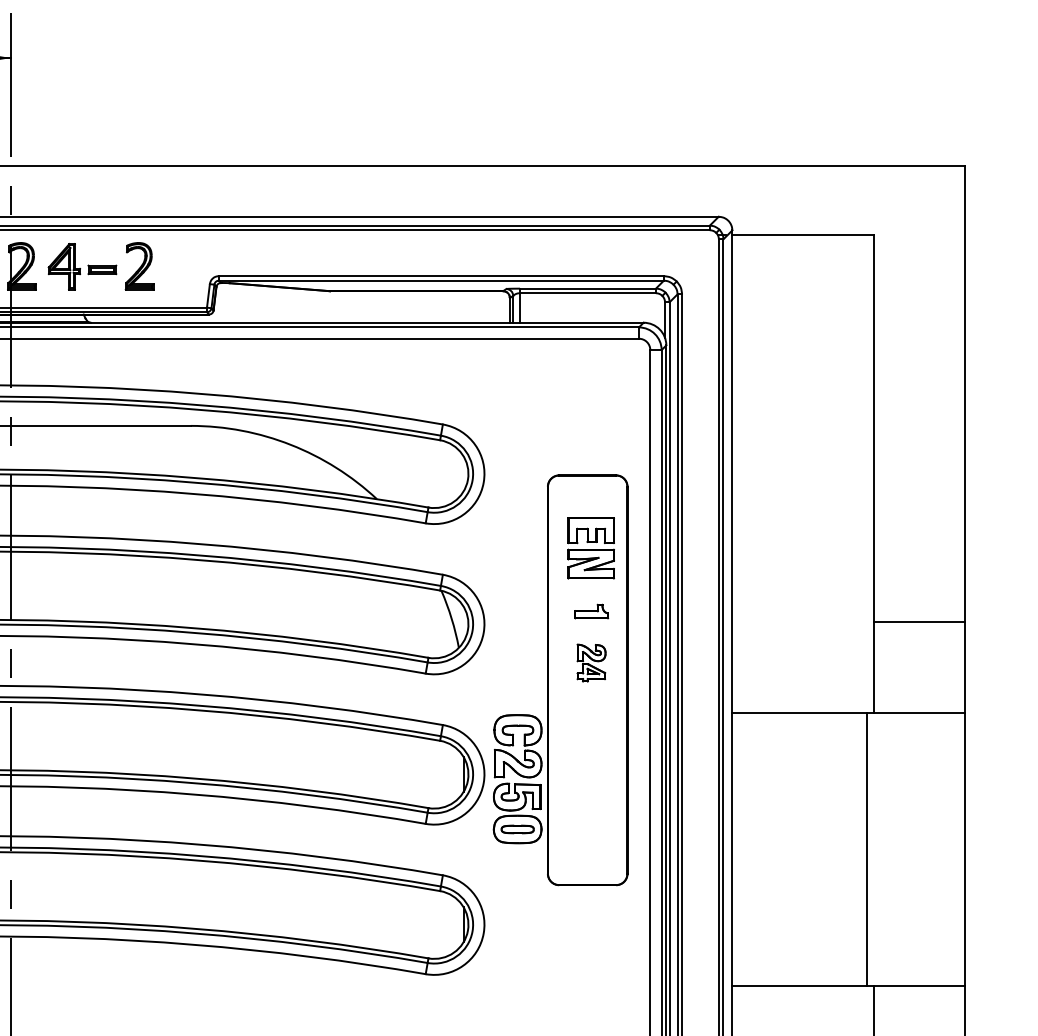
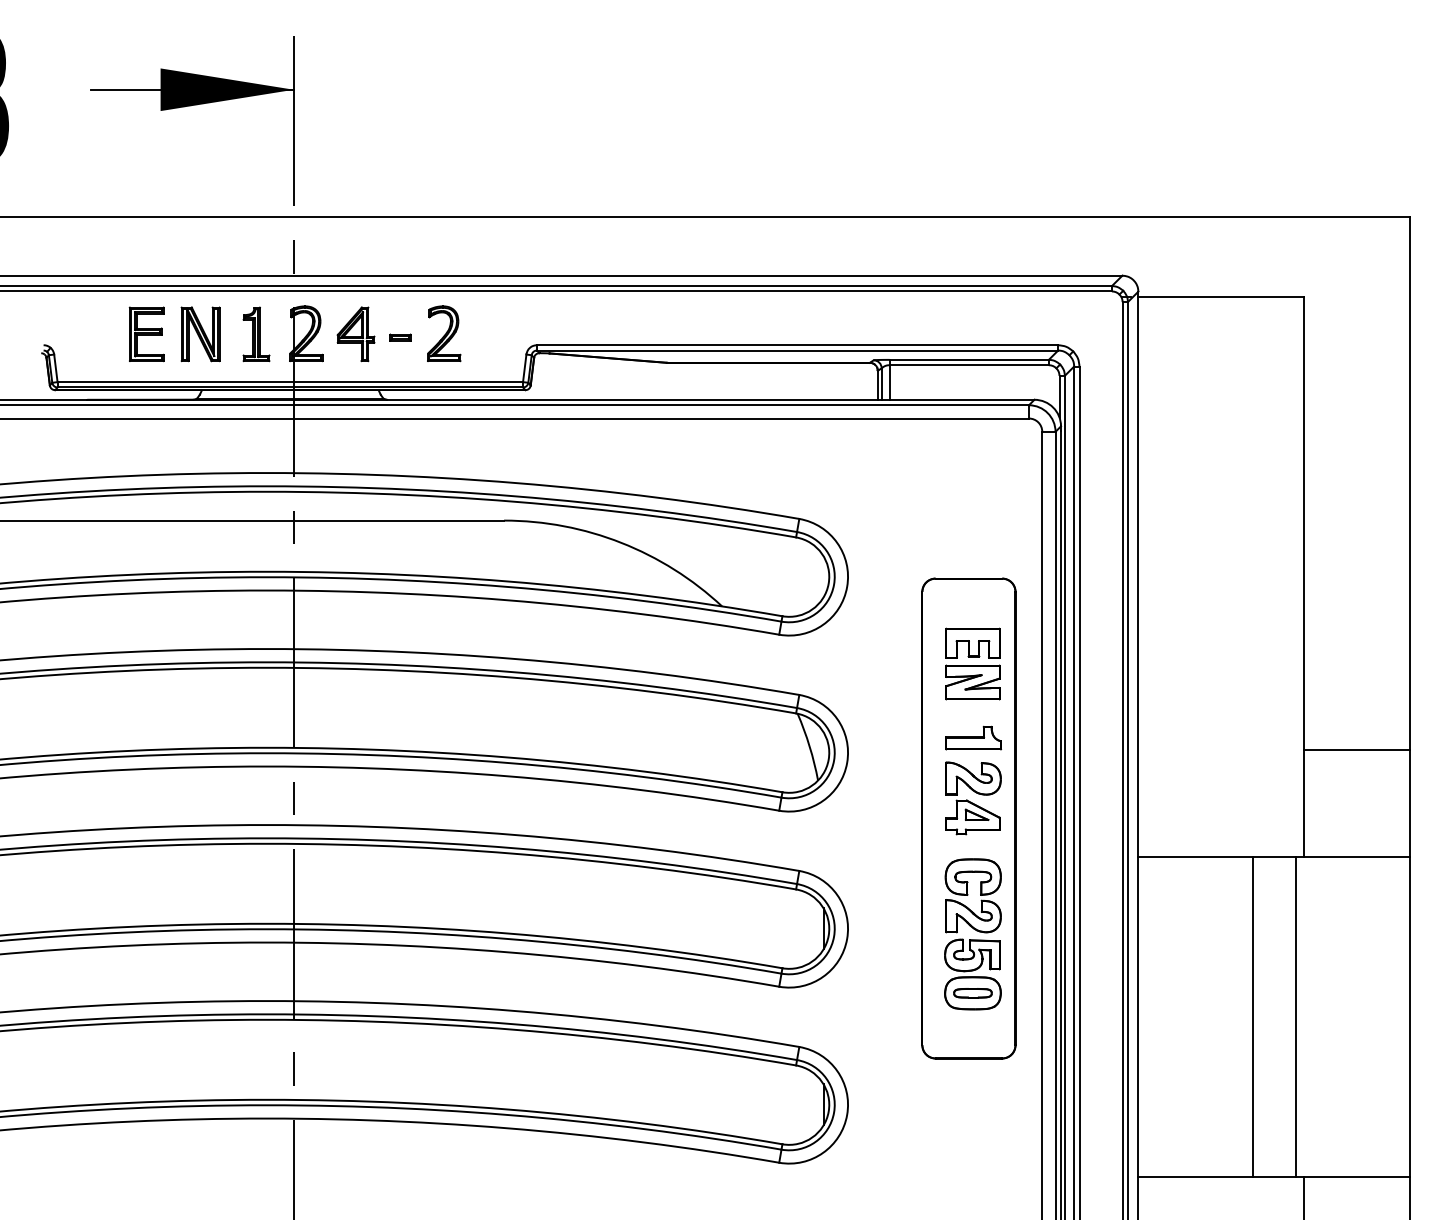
part: (102, 269) -> (400, 337), size x0.62
part: (591, 611) -> (973, 737), size x1.43
part: (591, 663) -> (973, 798), size x1.67
part: (517, 779) -> (972, 934), moved
line: (830, 849) -> (1253, 1016), added

